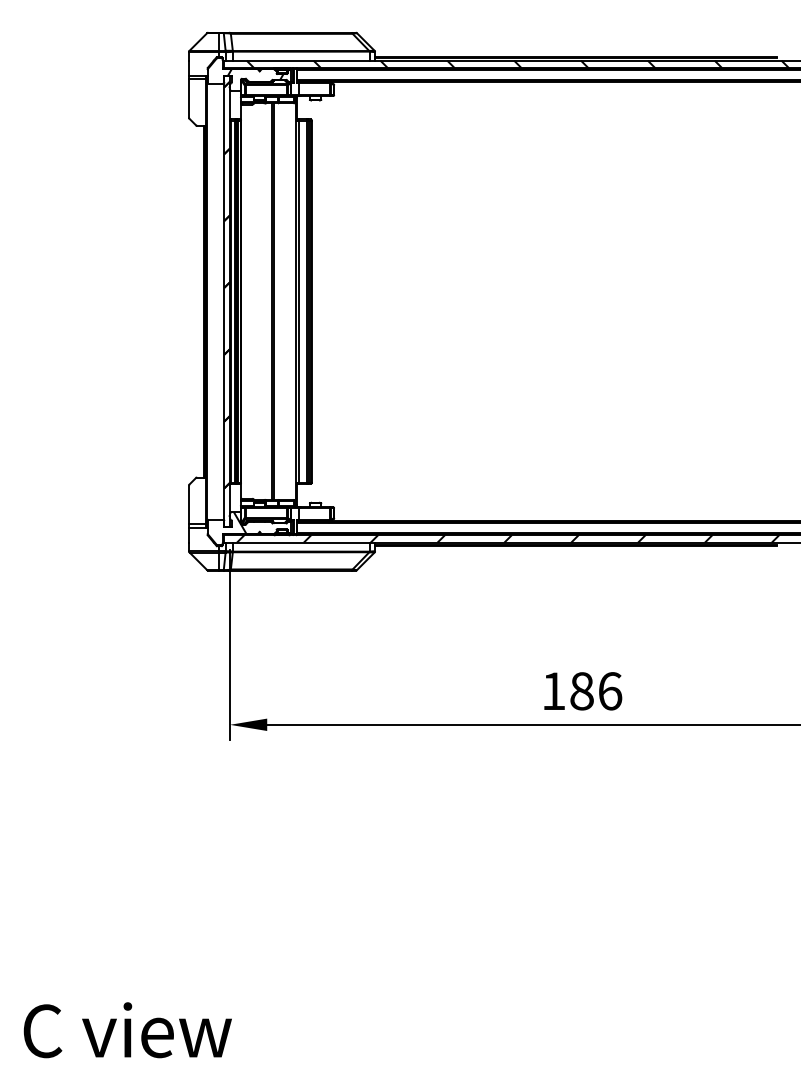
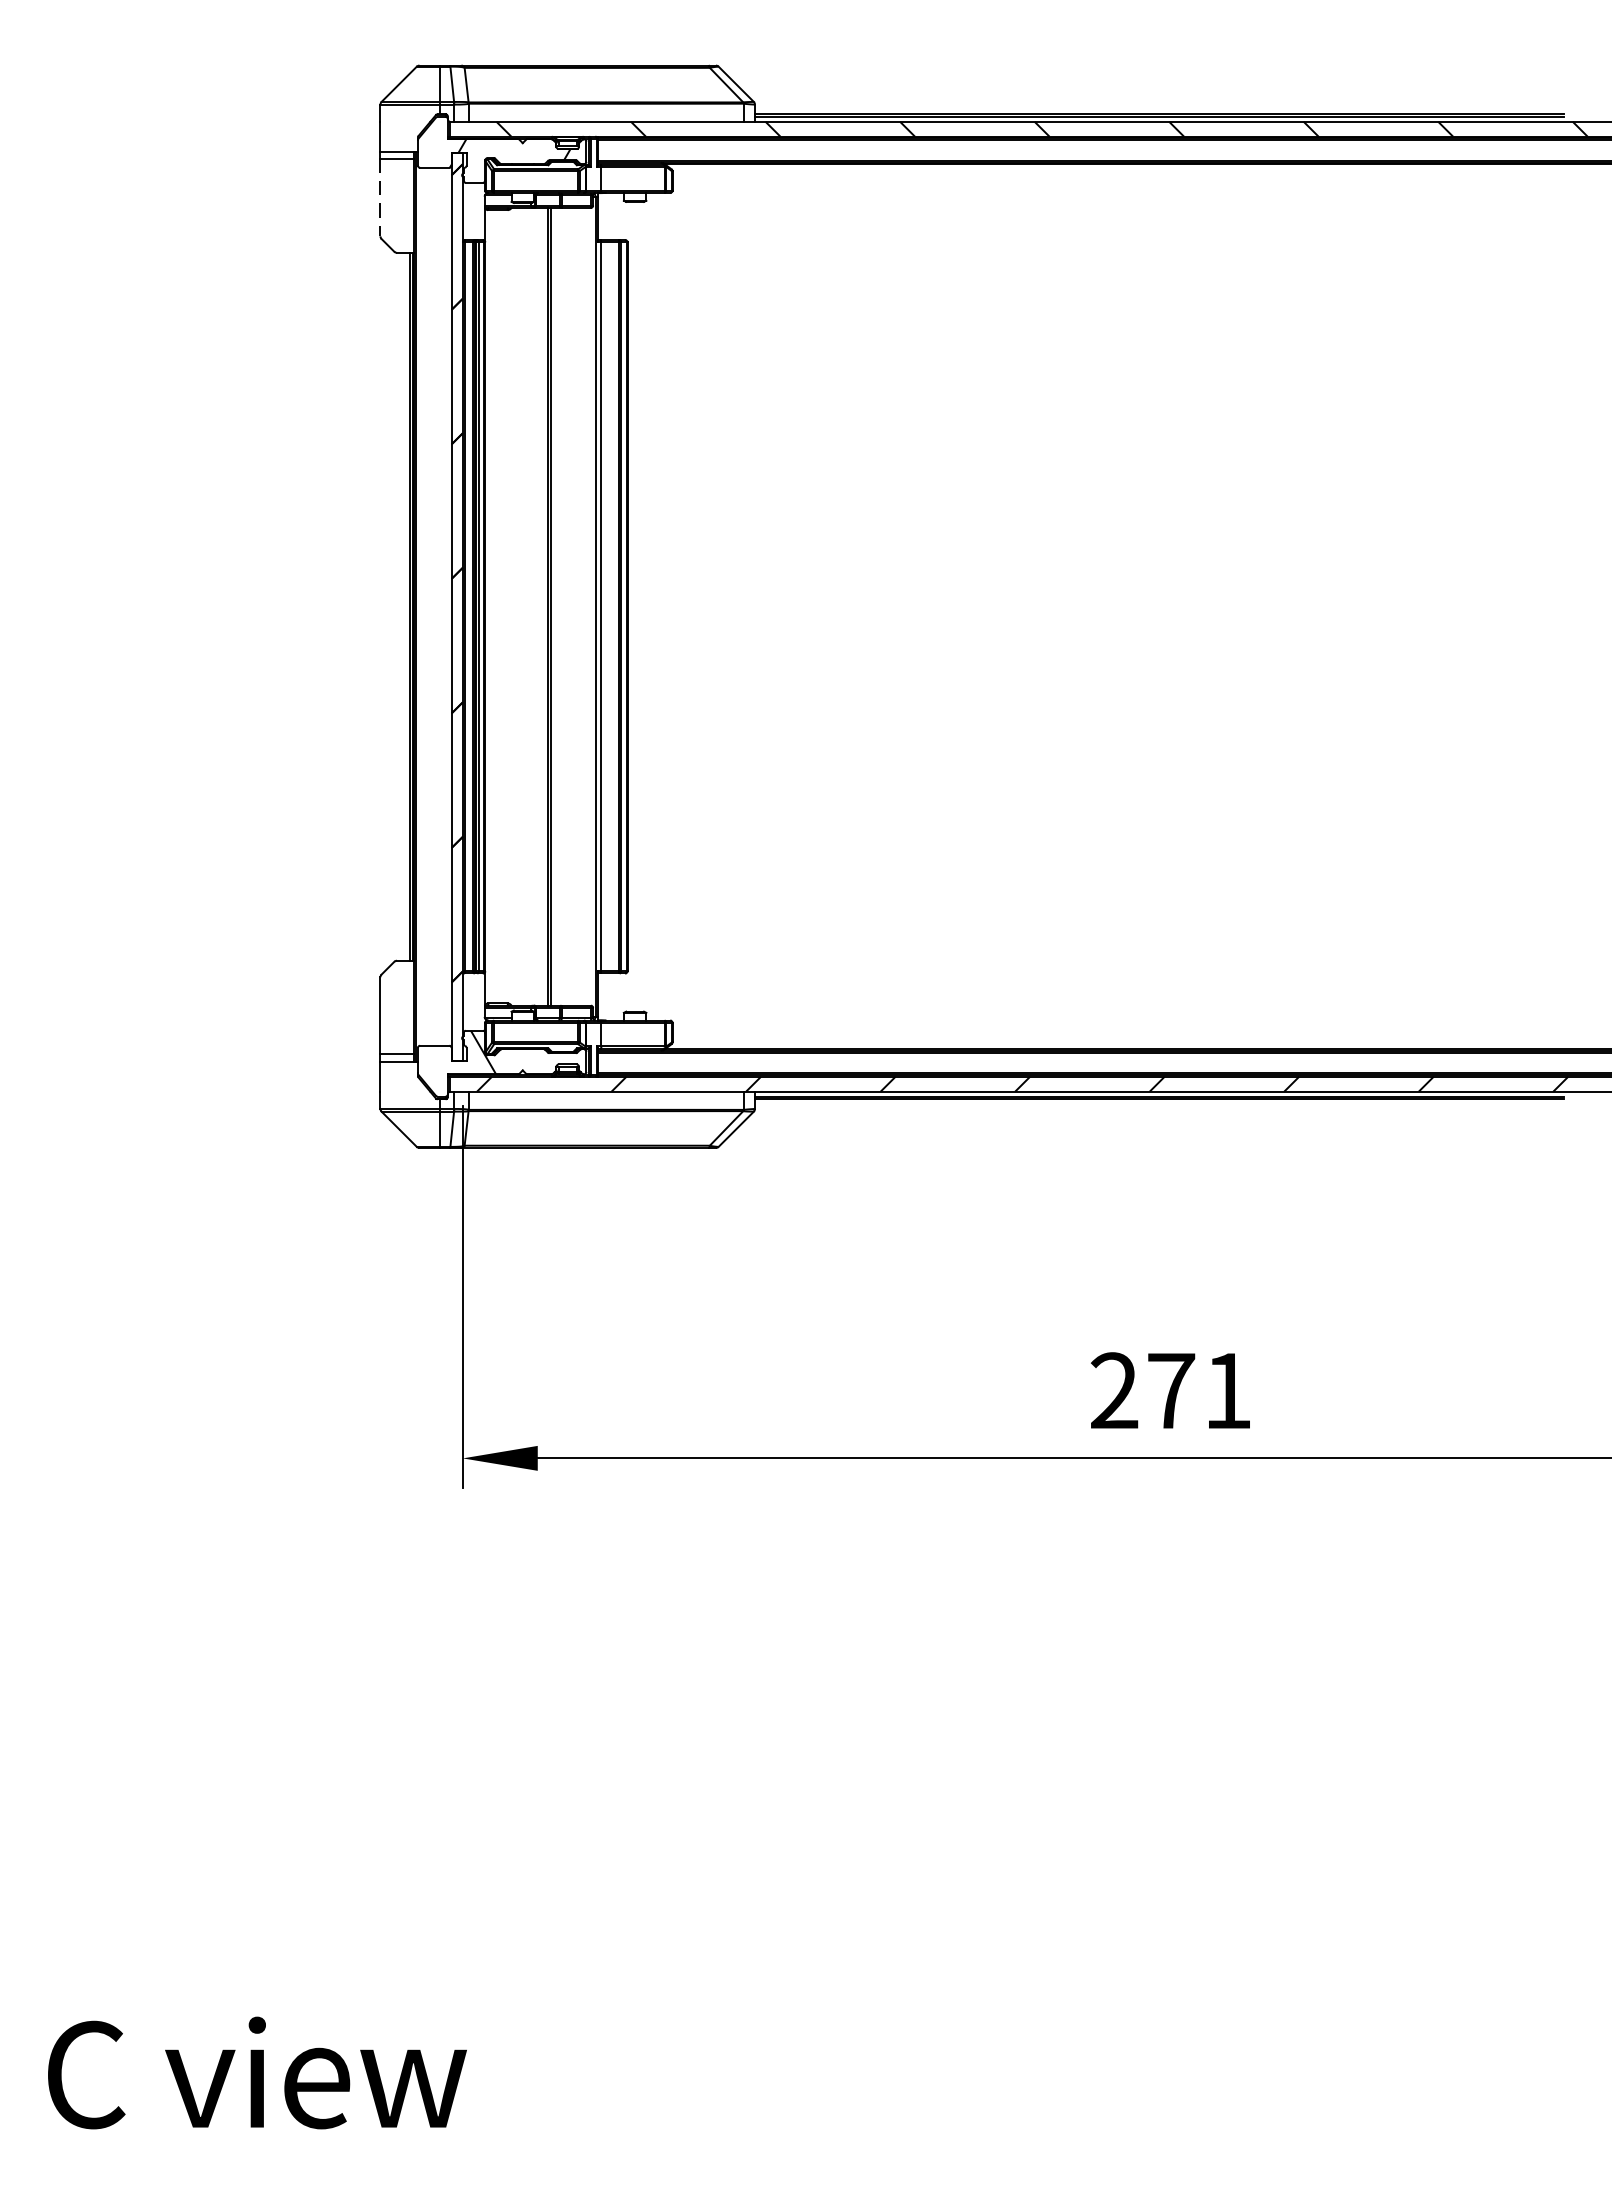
line: (189, 98) -> (381, 197), solid -> dashed
text: (582, 691) -> (1172, 1391), 186 -> 271

